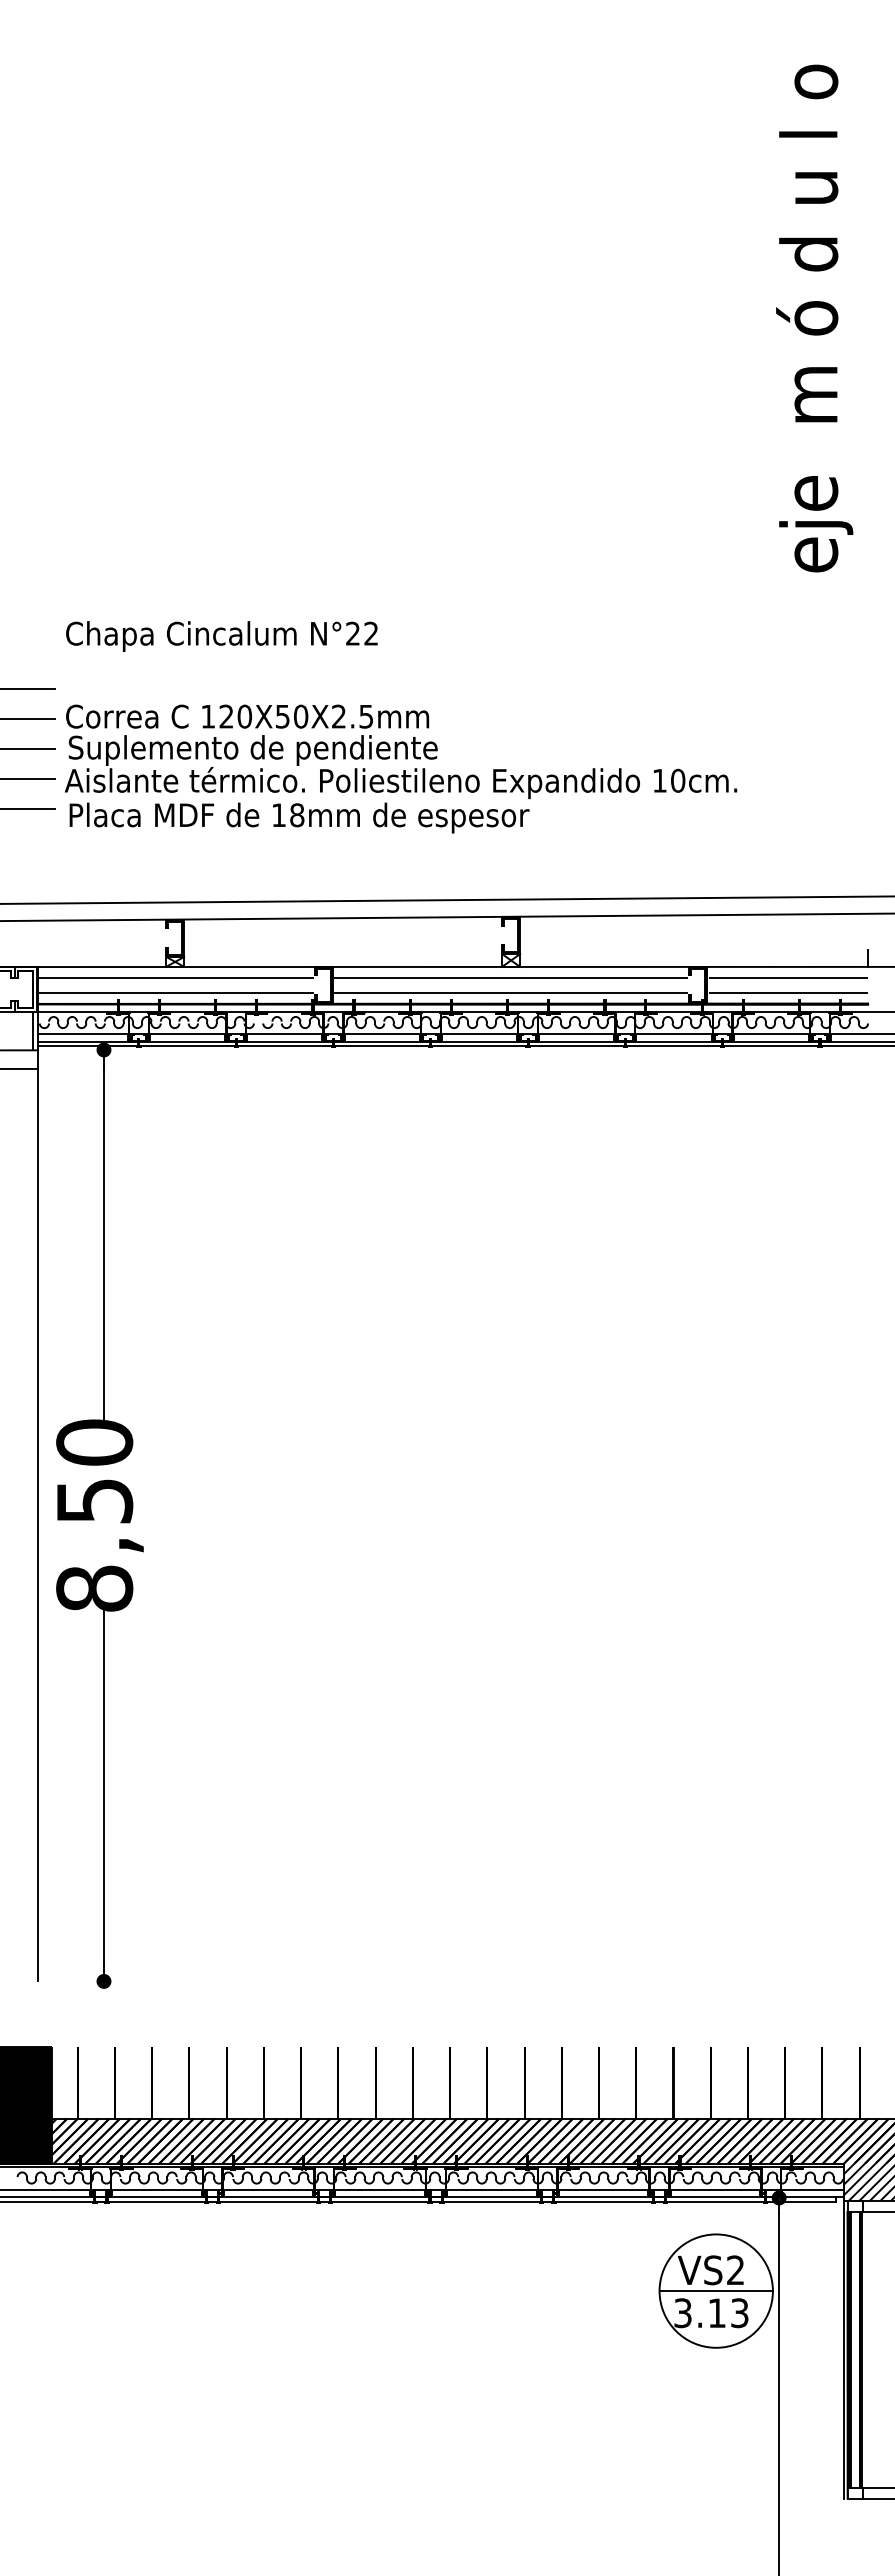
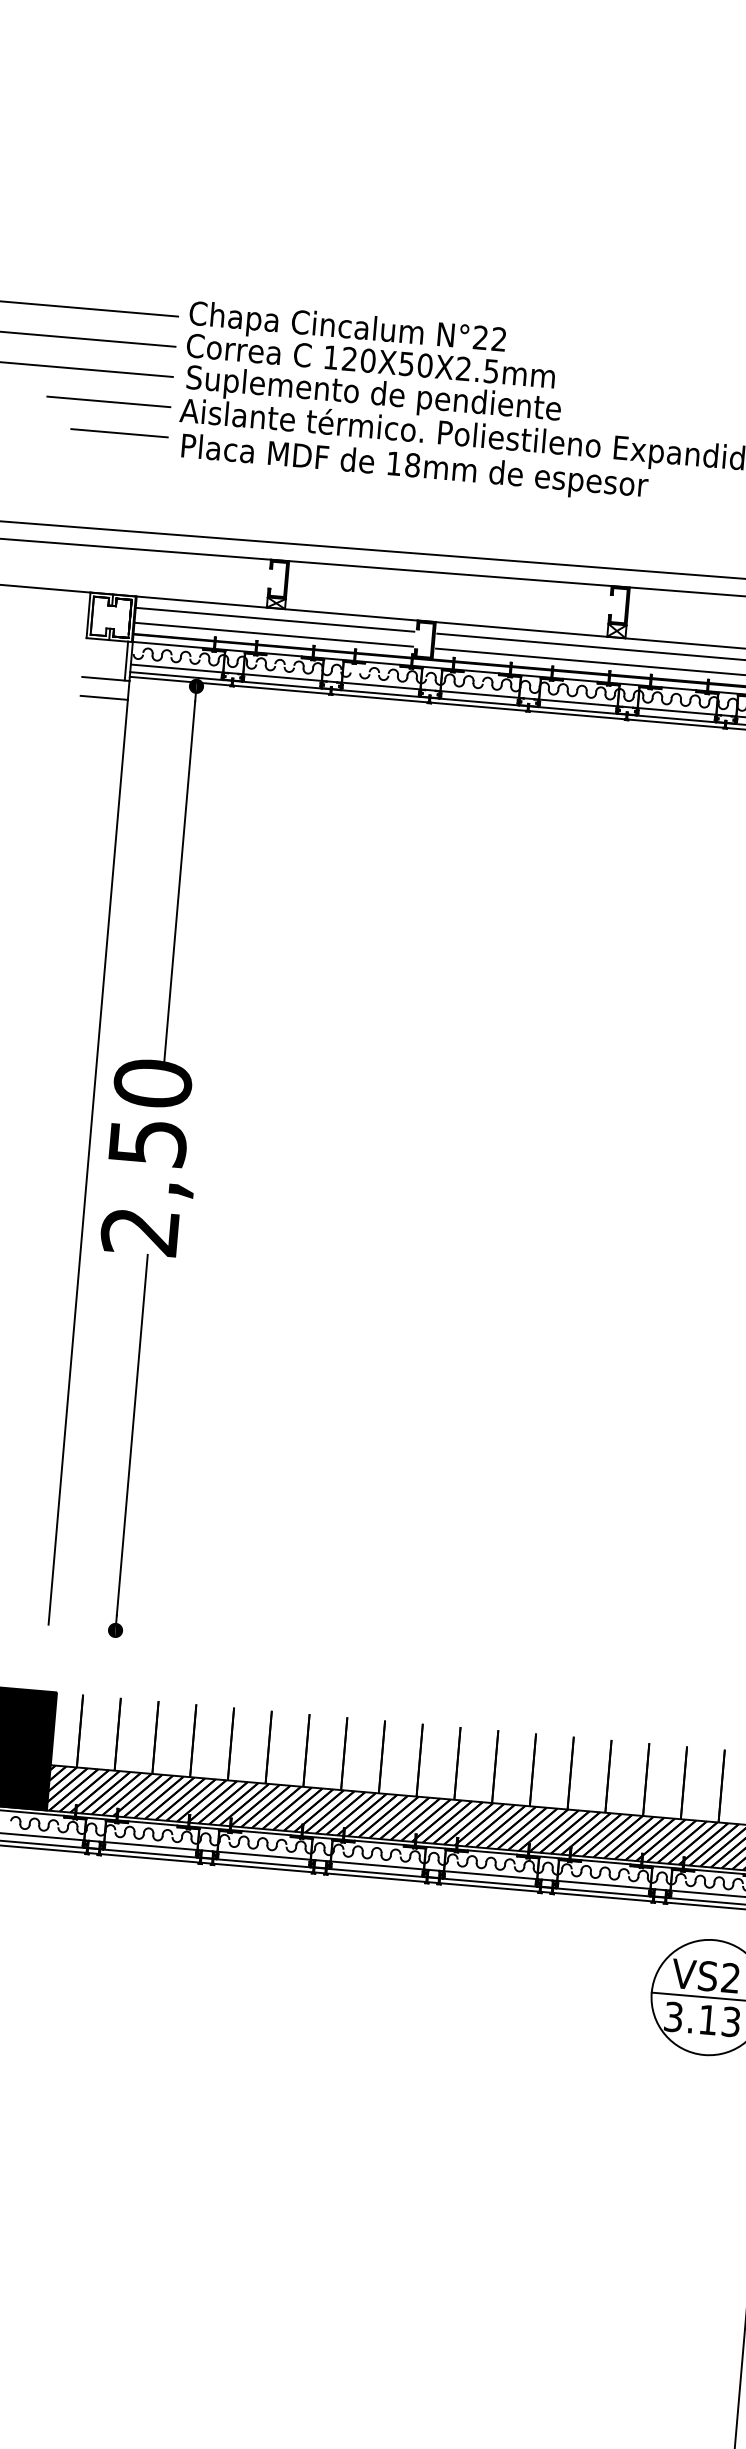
text: (221, 636) -> (347, 329), moved
text: (94, 1588) -> (140, 1231), 8,50 -> 2,50

